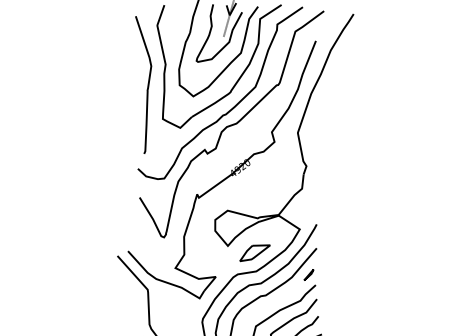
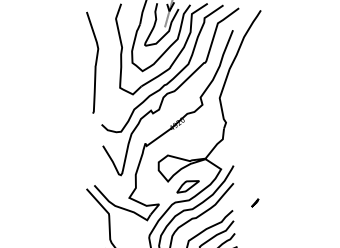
curve: (147, 84) -> (95, 62), moved
part: (308, 274) -> (254, 202), moved

